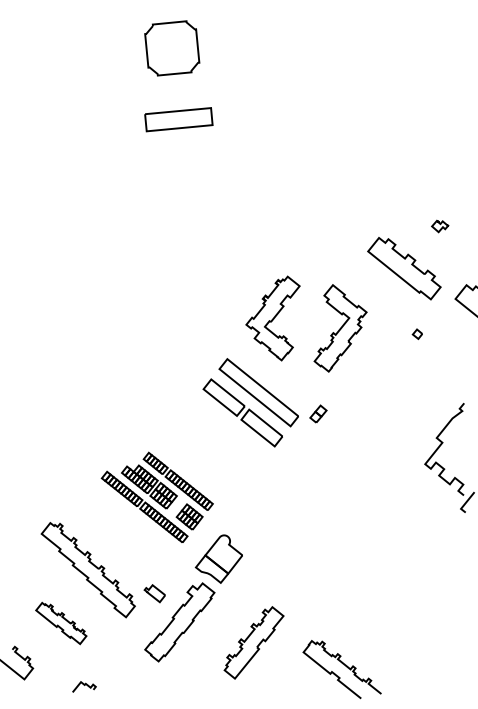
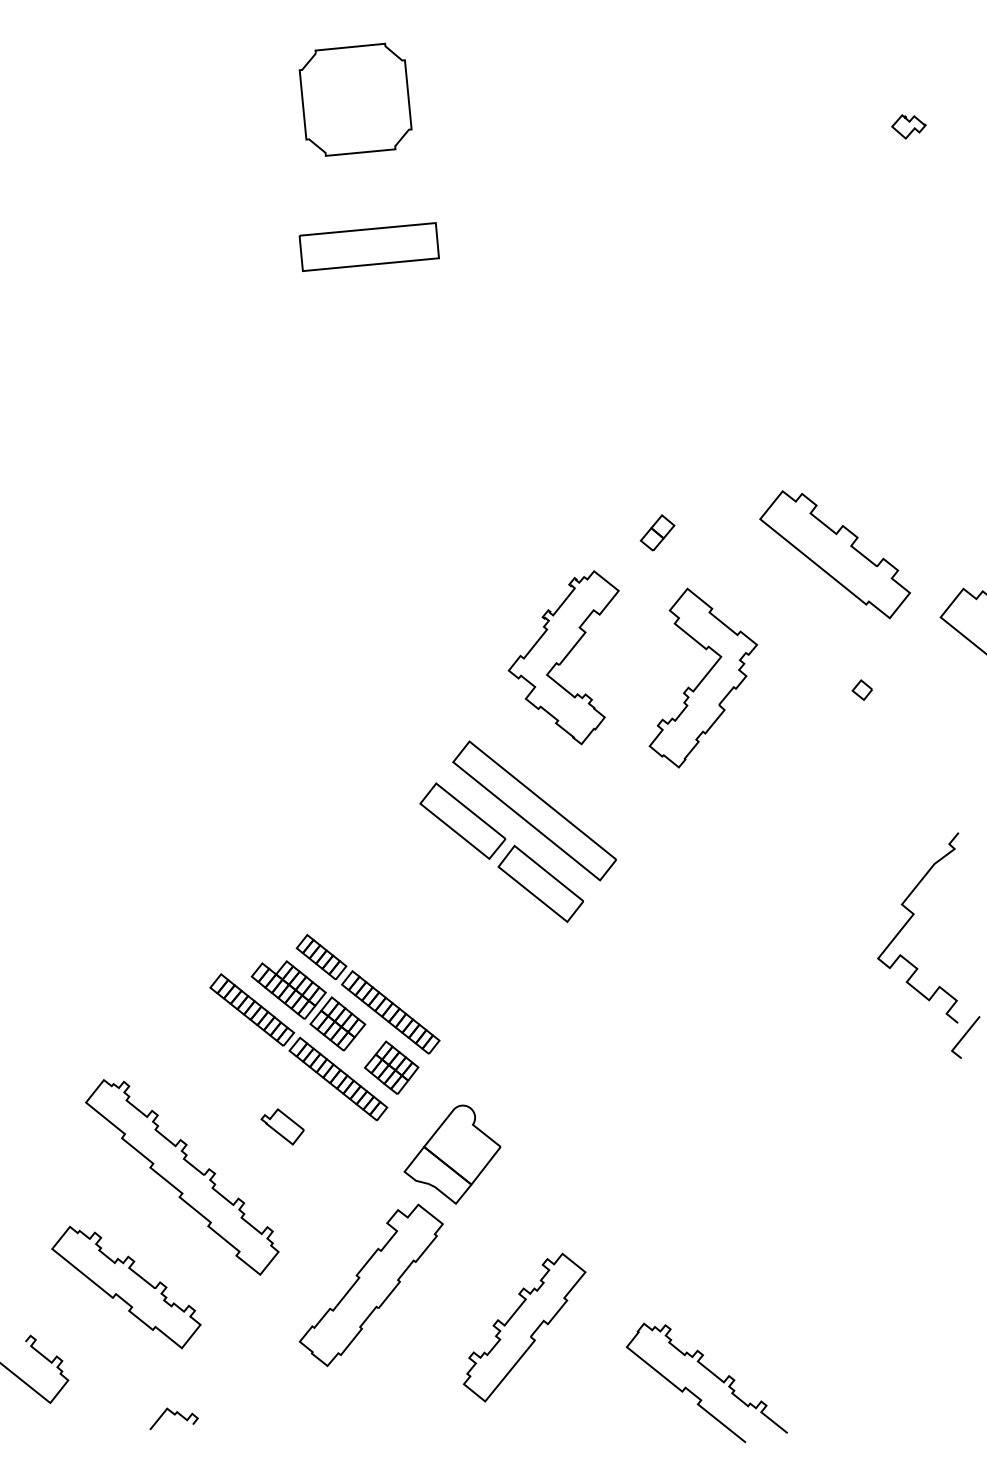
part: (440, 226) -> (909, 126), moved
part: (318, 413) -> (657, 531), moved
part: (154, 593) -> (281, 1126), moved
part: (61, 623) -> (126, 1287), size x1.43

